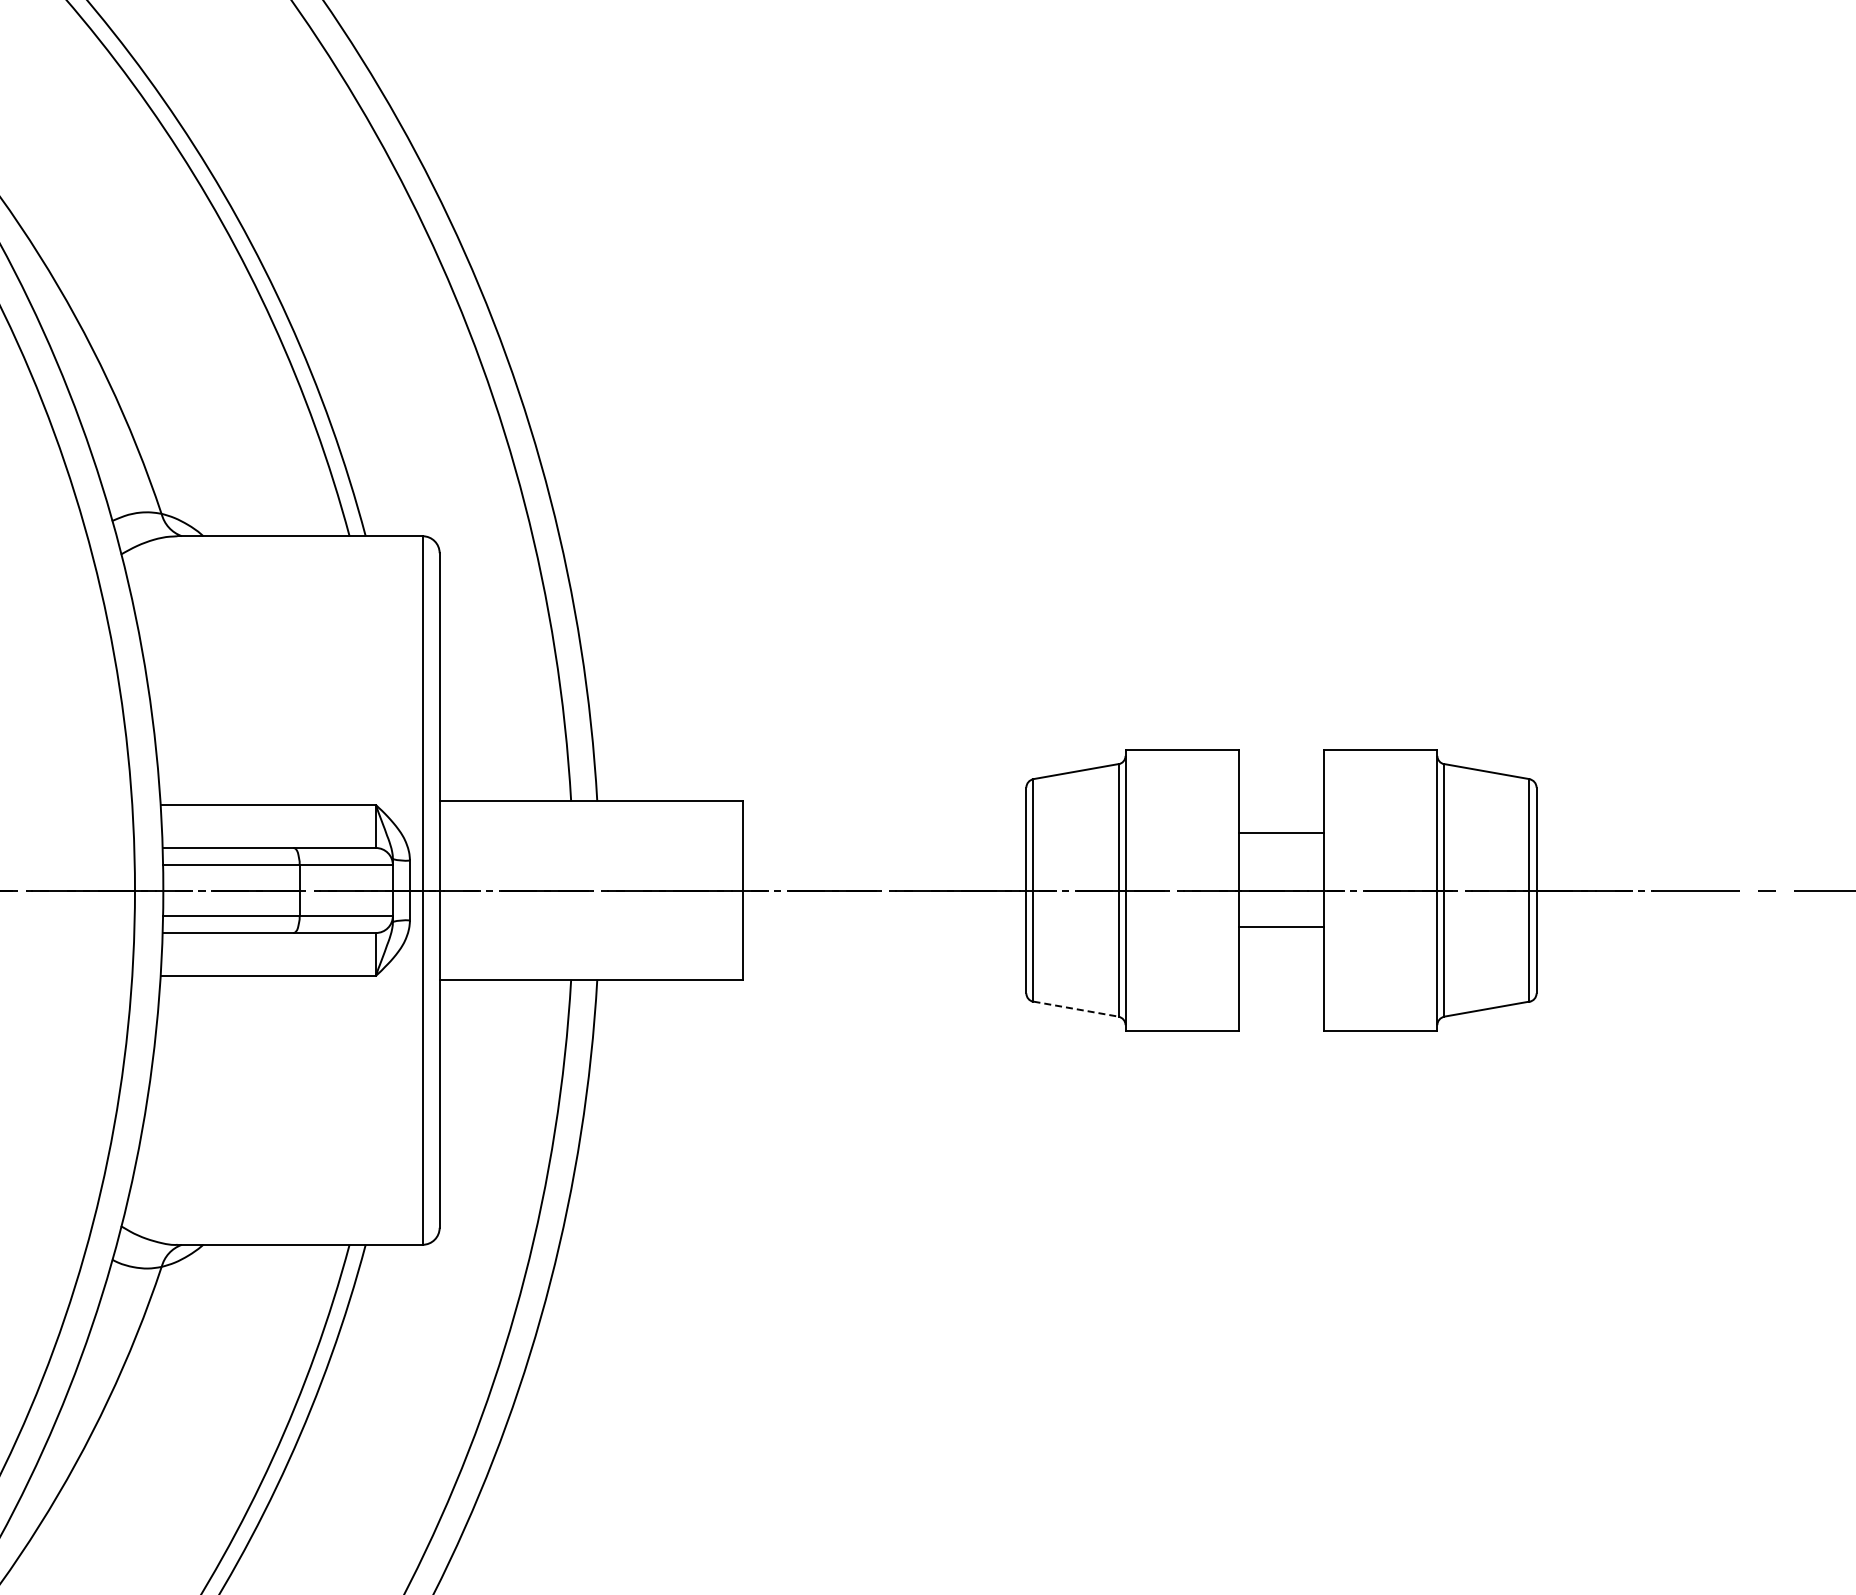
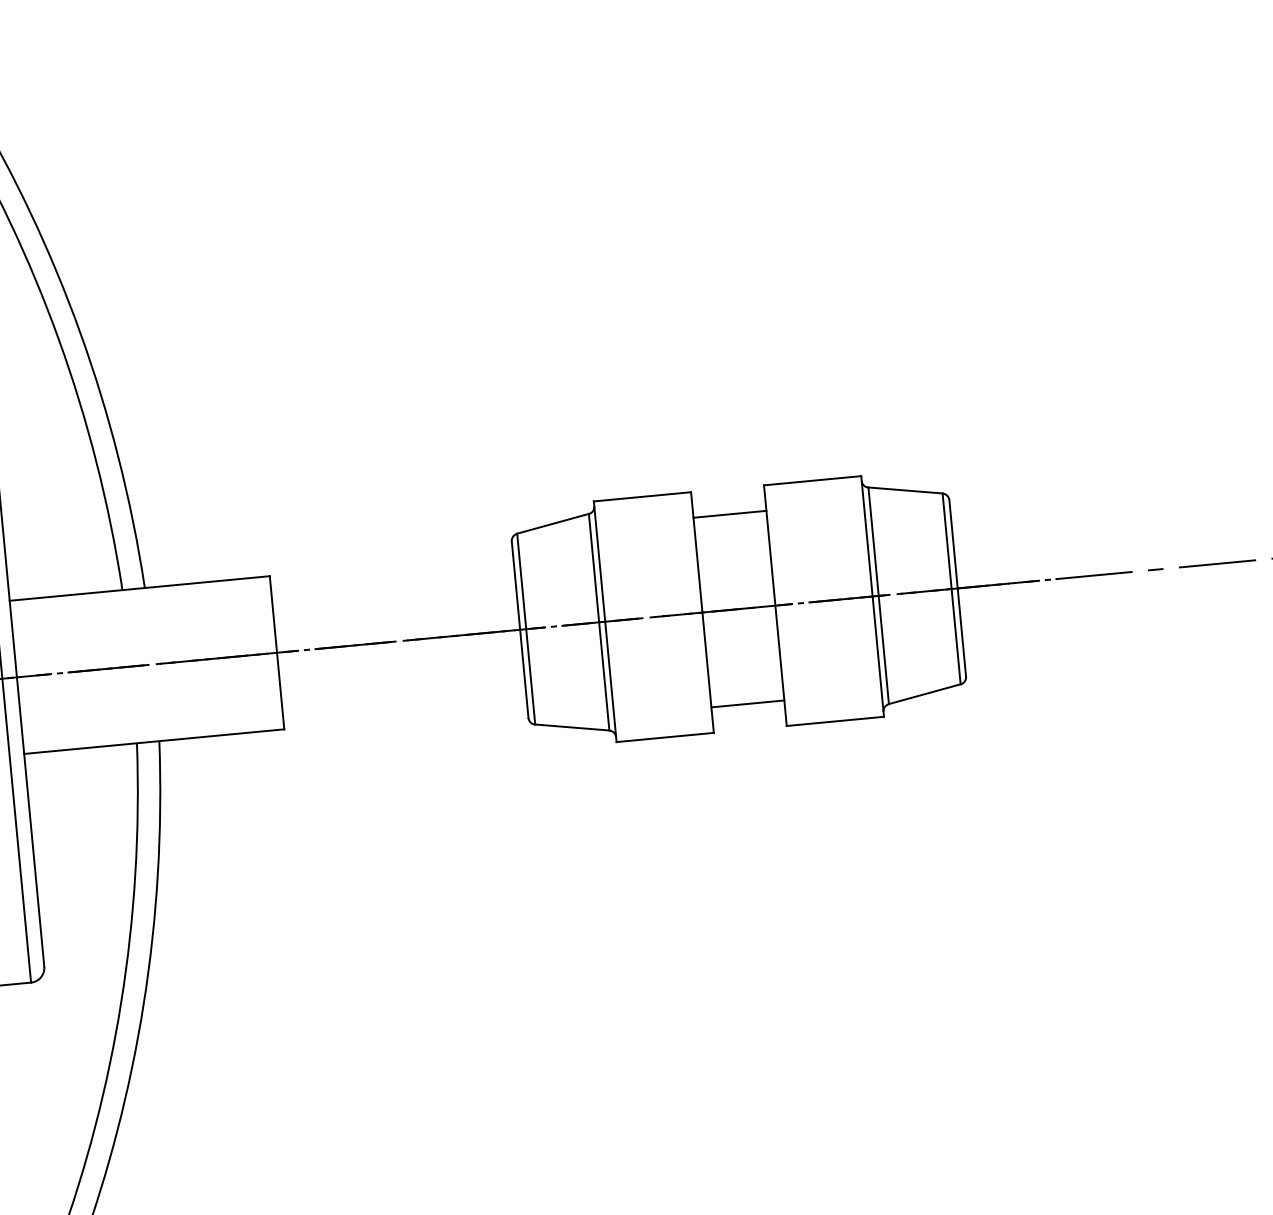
line: (1280, 832) -> (729, 513), moved
line: (1280, 927) -> (747, 704), moved
line: (1076, 1009) -> (572, 727), dashed -> solid

